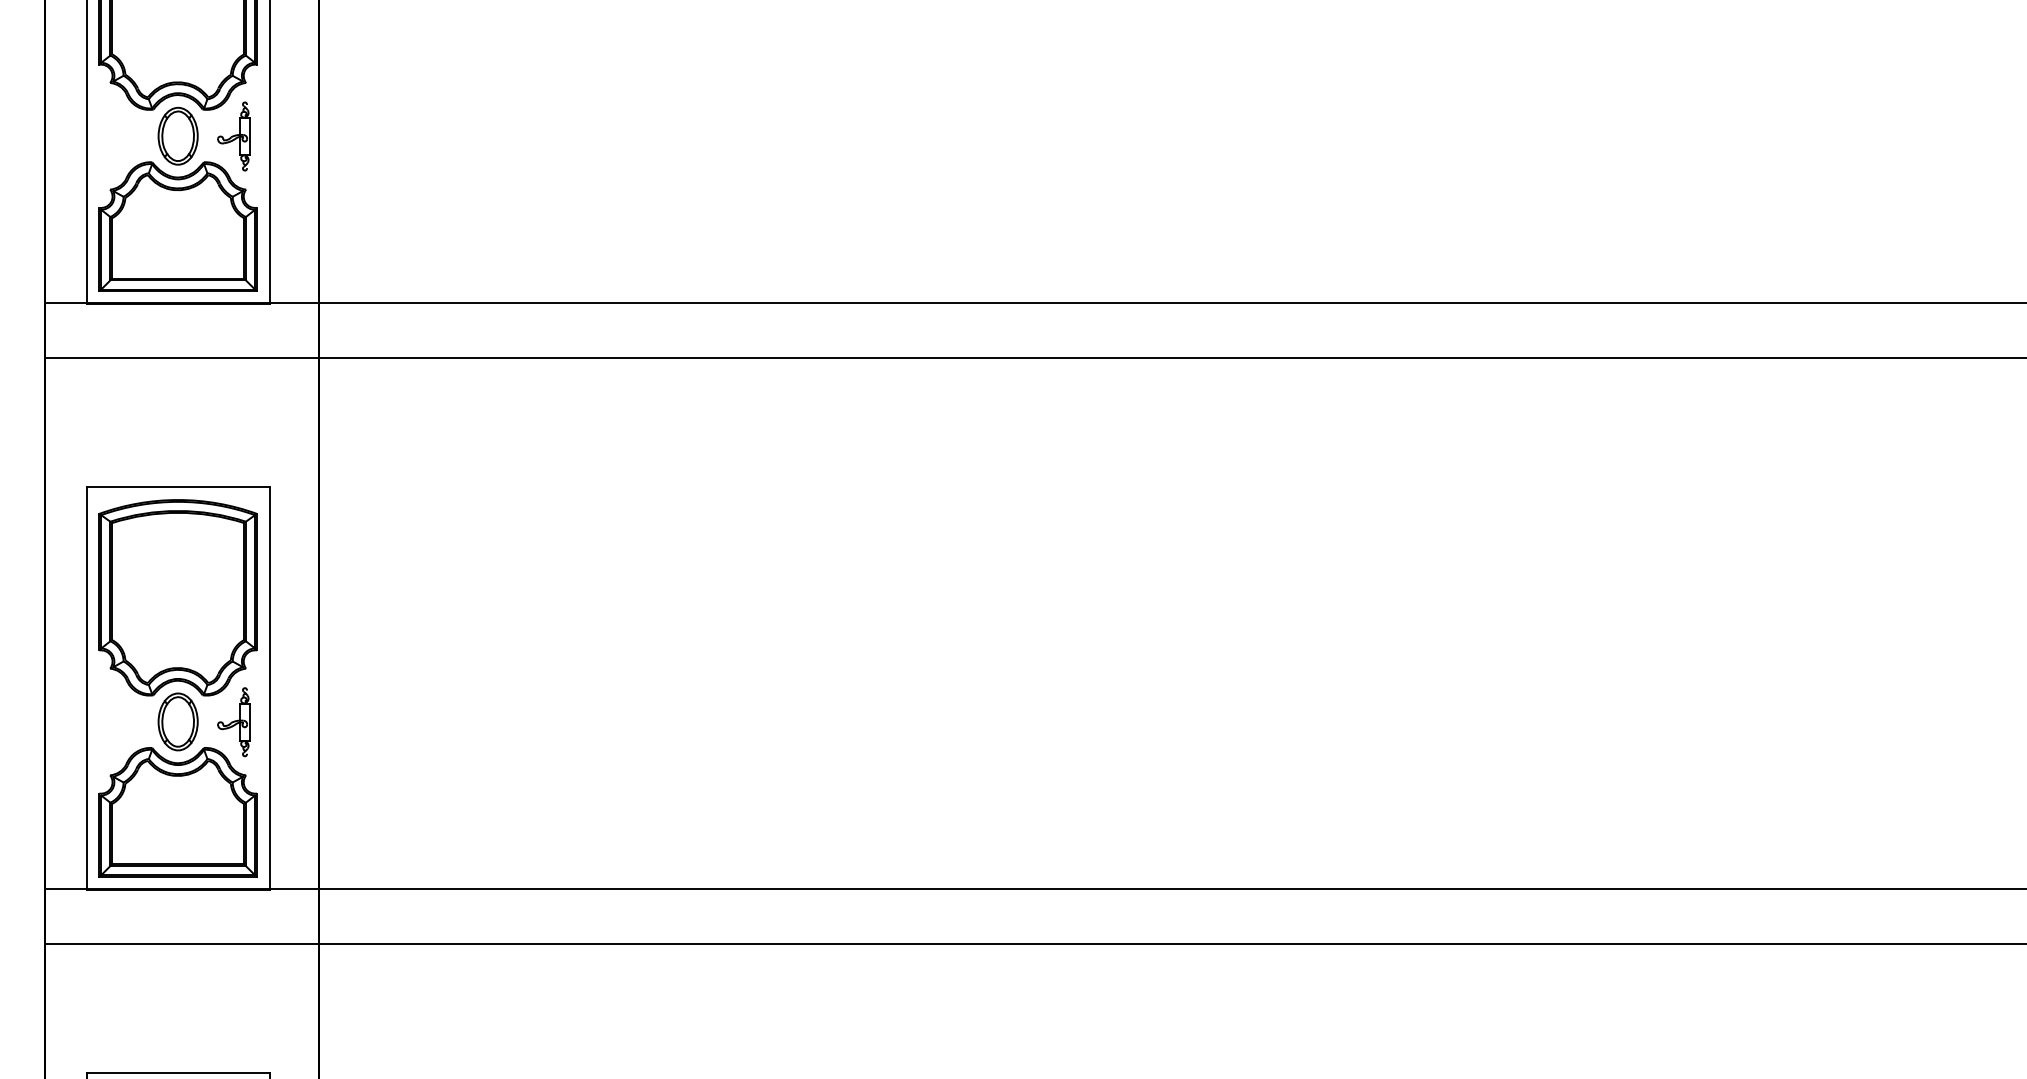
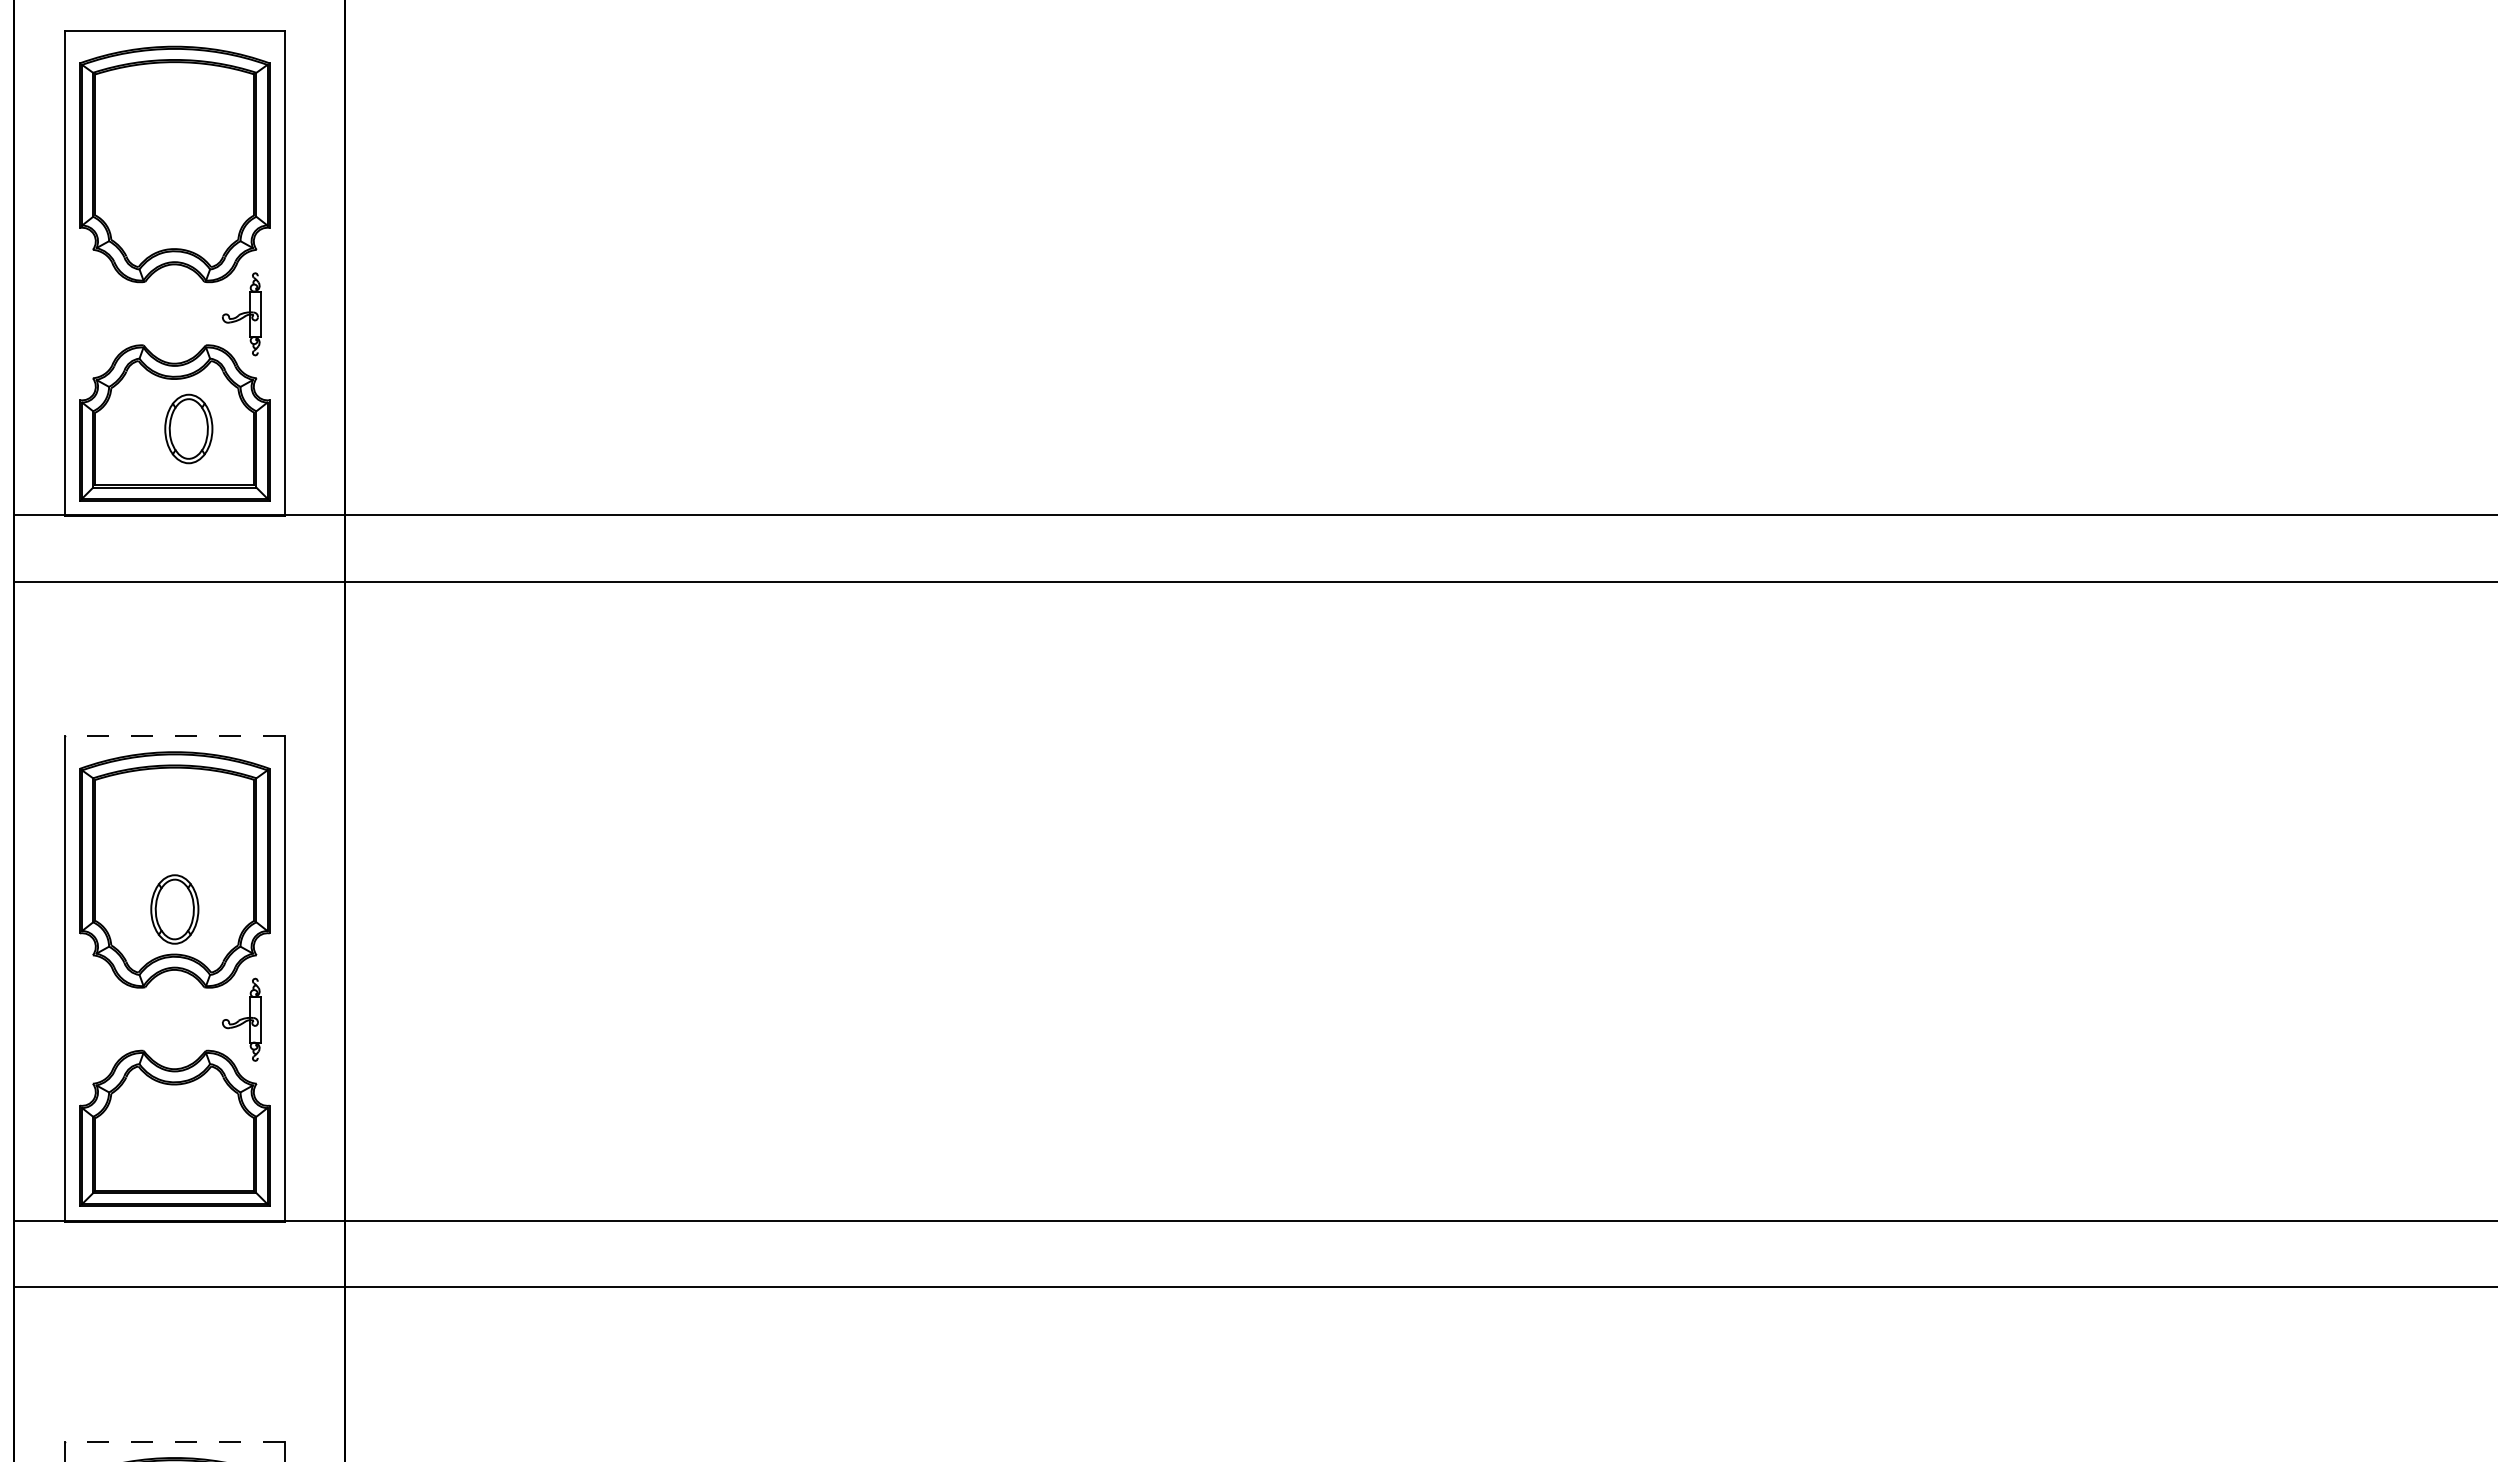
part: (177, 135) -> (188, 428), moved
line: (177, 487) -> (174, 736), solid -> dashed
part: (177, 721) -> (174, 909), moved
line: (177, 1073) -> (174, 1442), solid -> dashed

